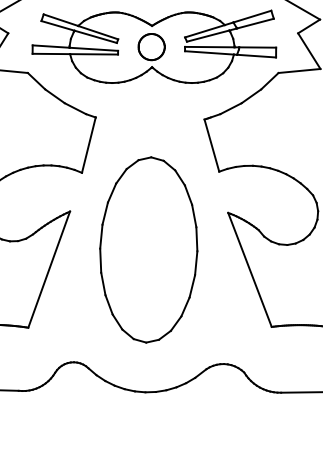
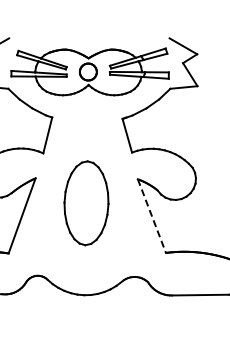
part: (148, 250) -> (86, 203), size x0.7
line: (250, 270) -> (152, 216), solid -> dashed

